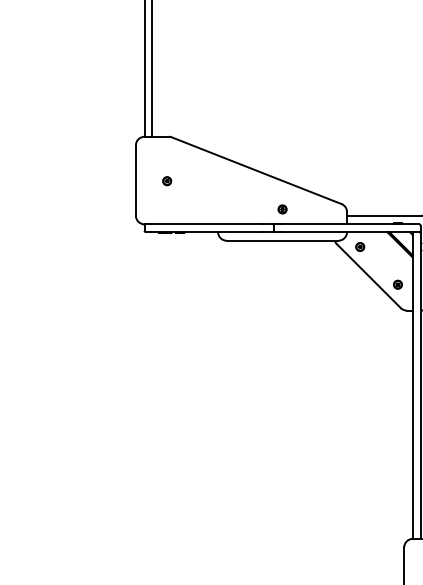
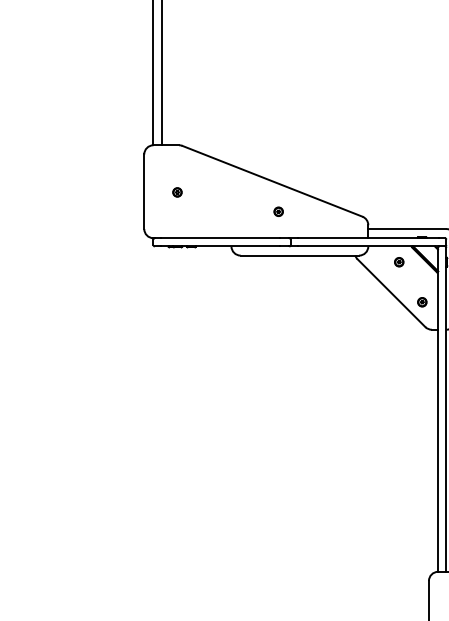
part: (282, 209) -> (278, 211), moved
part: (360, 246) -> (399, 261), moved

